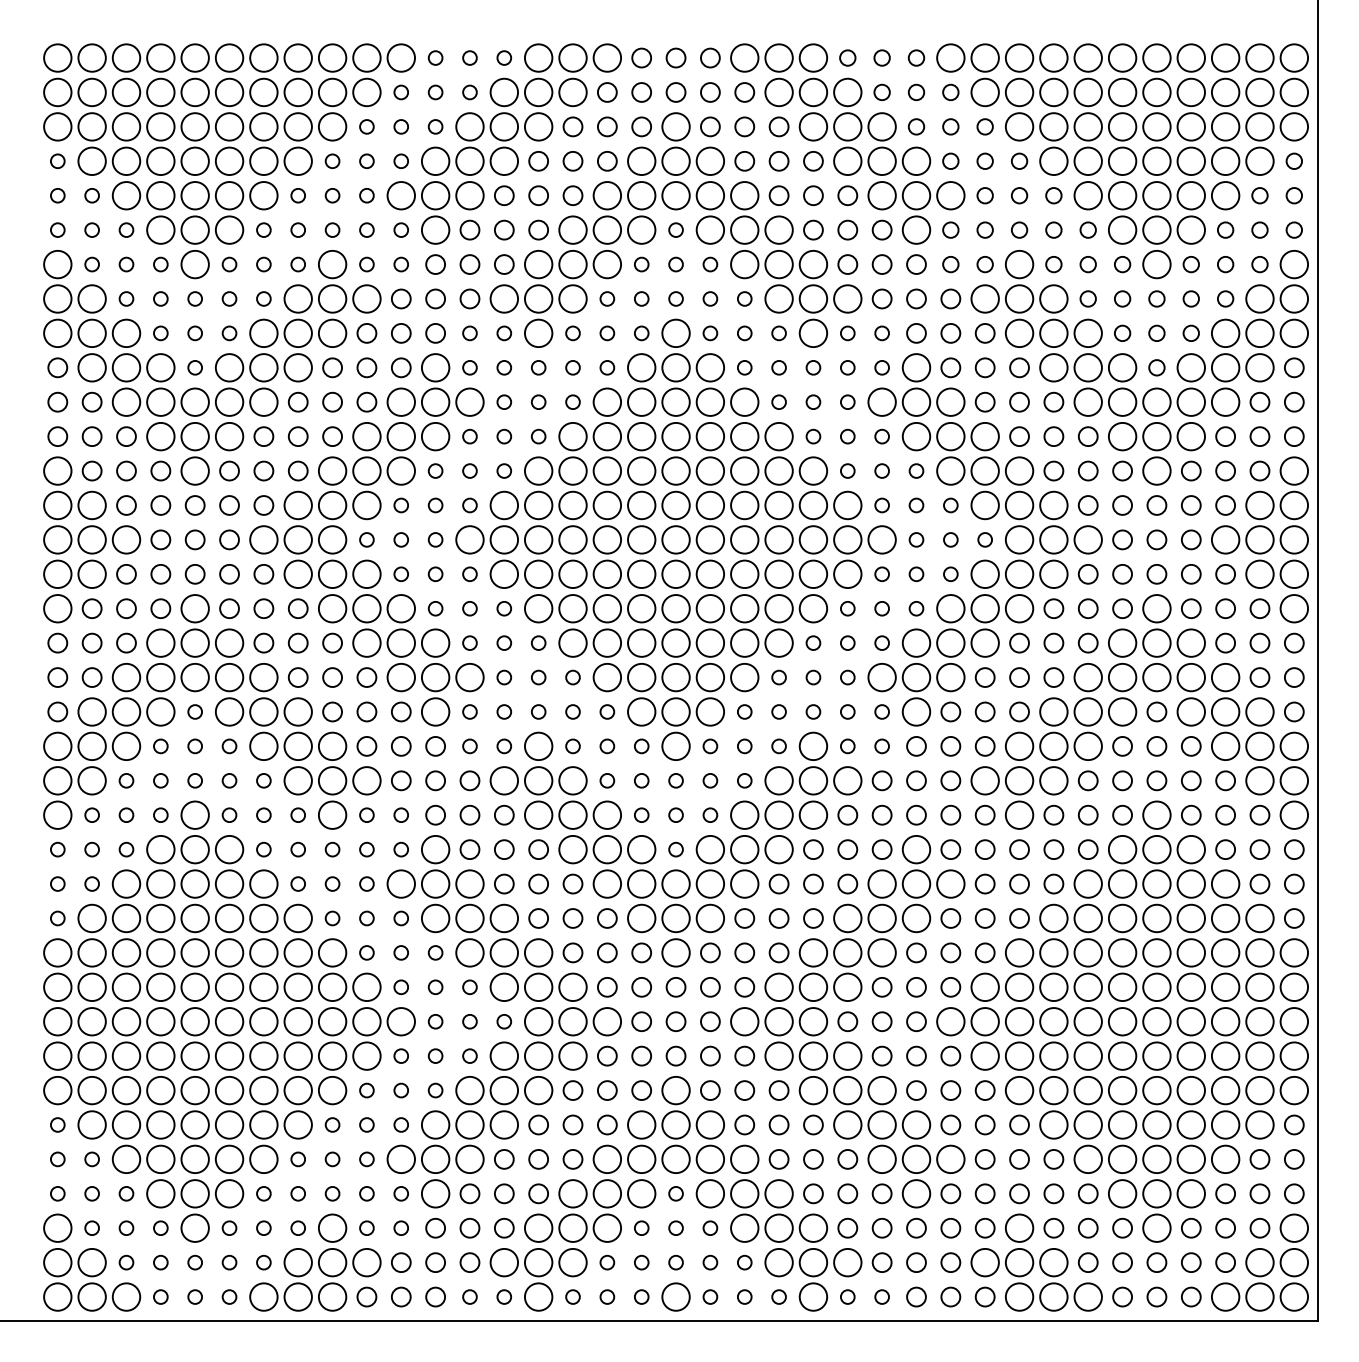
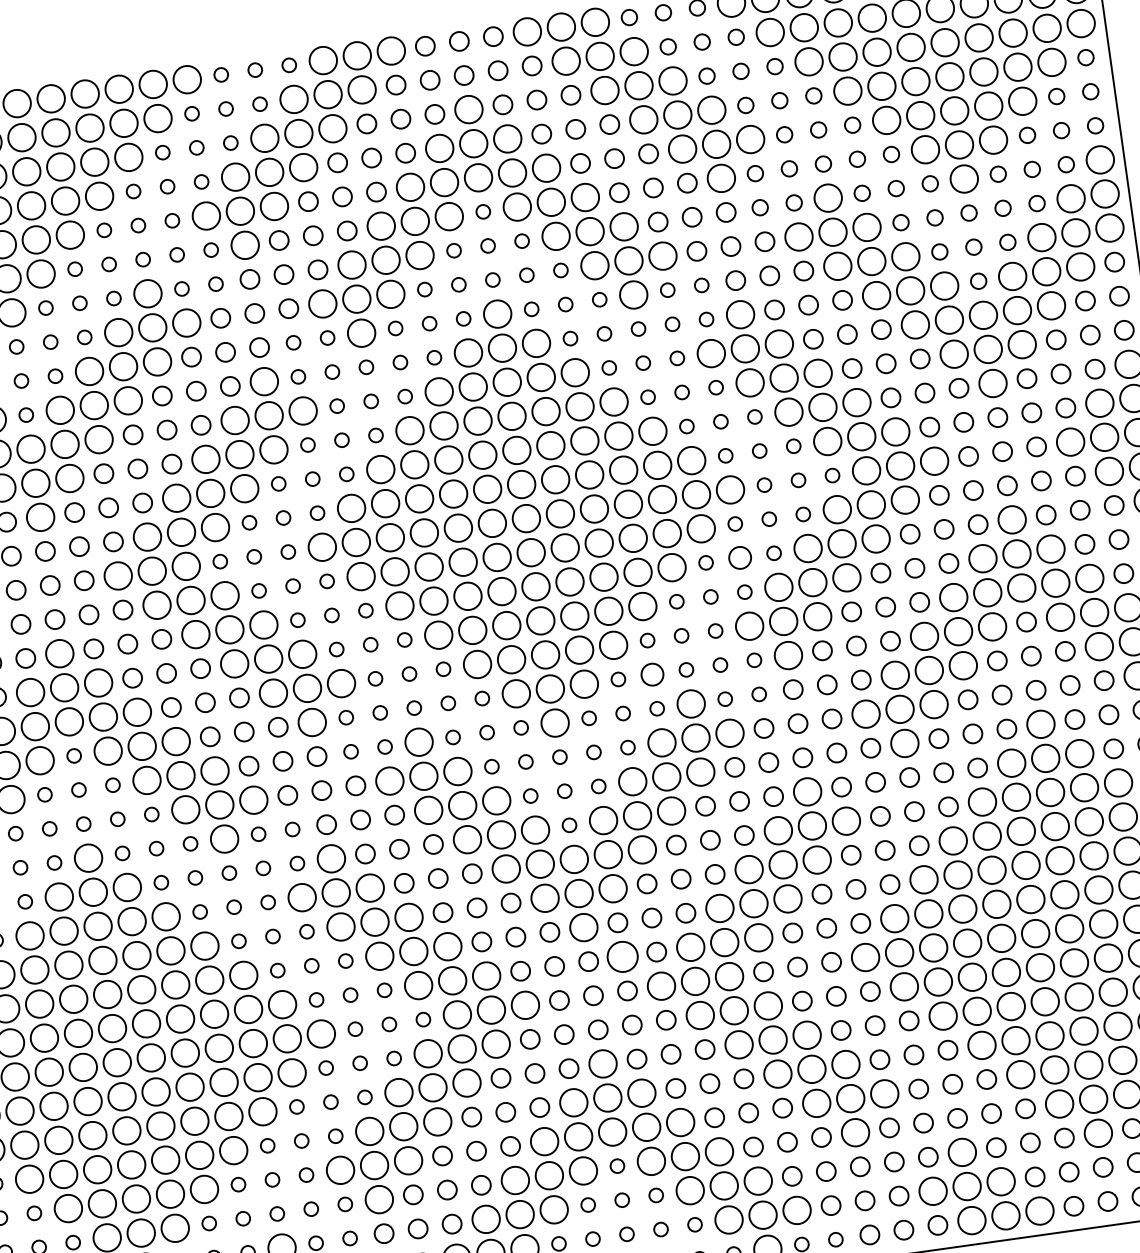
circle: (881, 608) -> (739, 557), size x1.6
circle: (778, 711) -> (651, 674), size x1.6
circle: (710, 986) -> (622, 956), size x1.6

